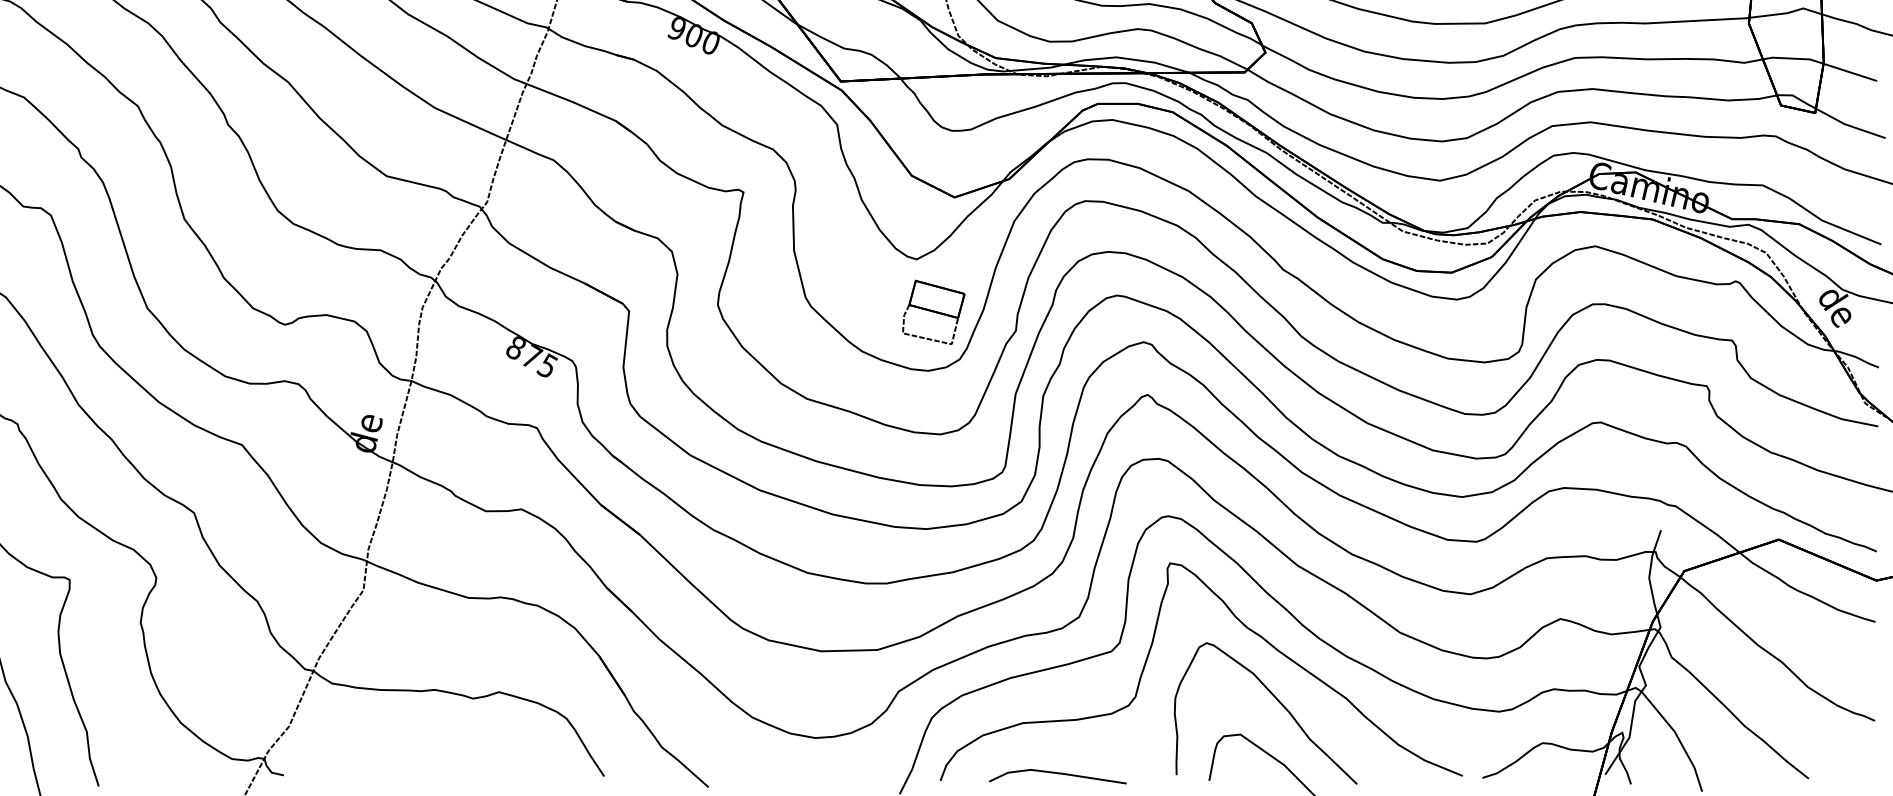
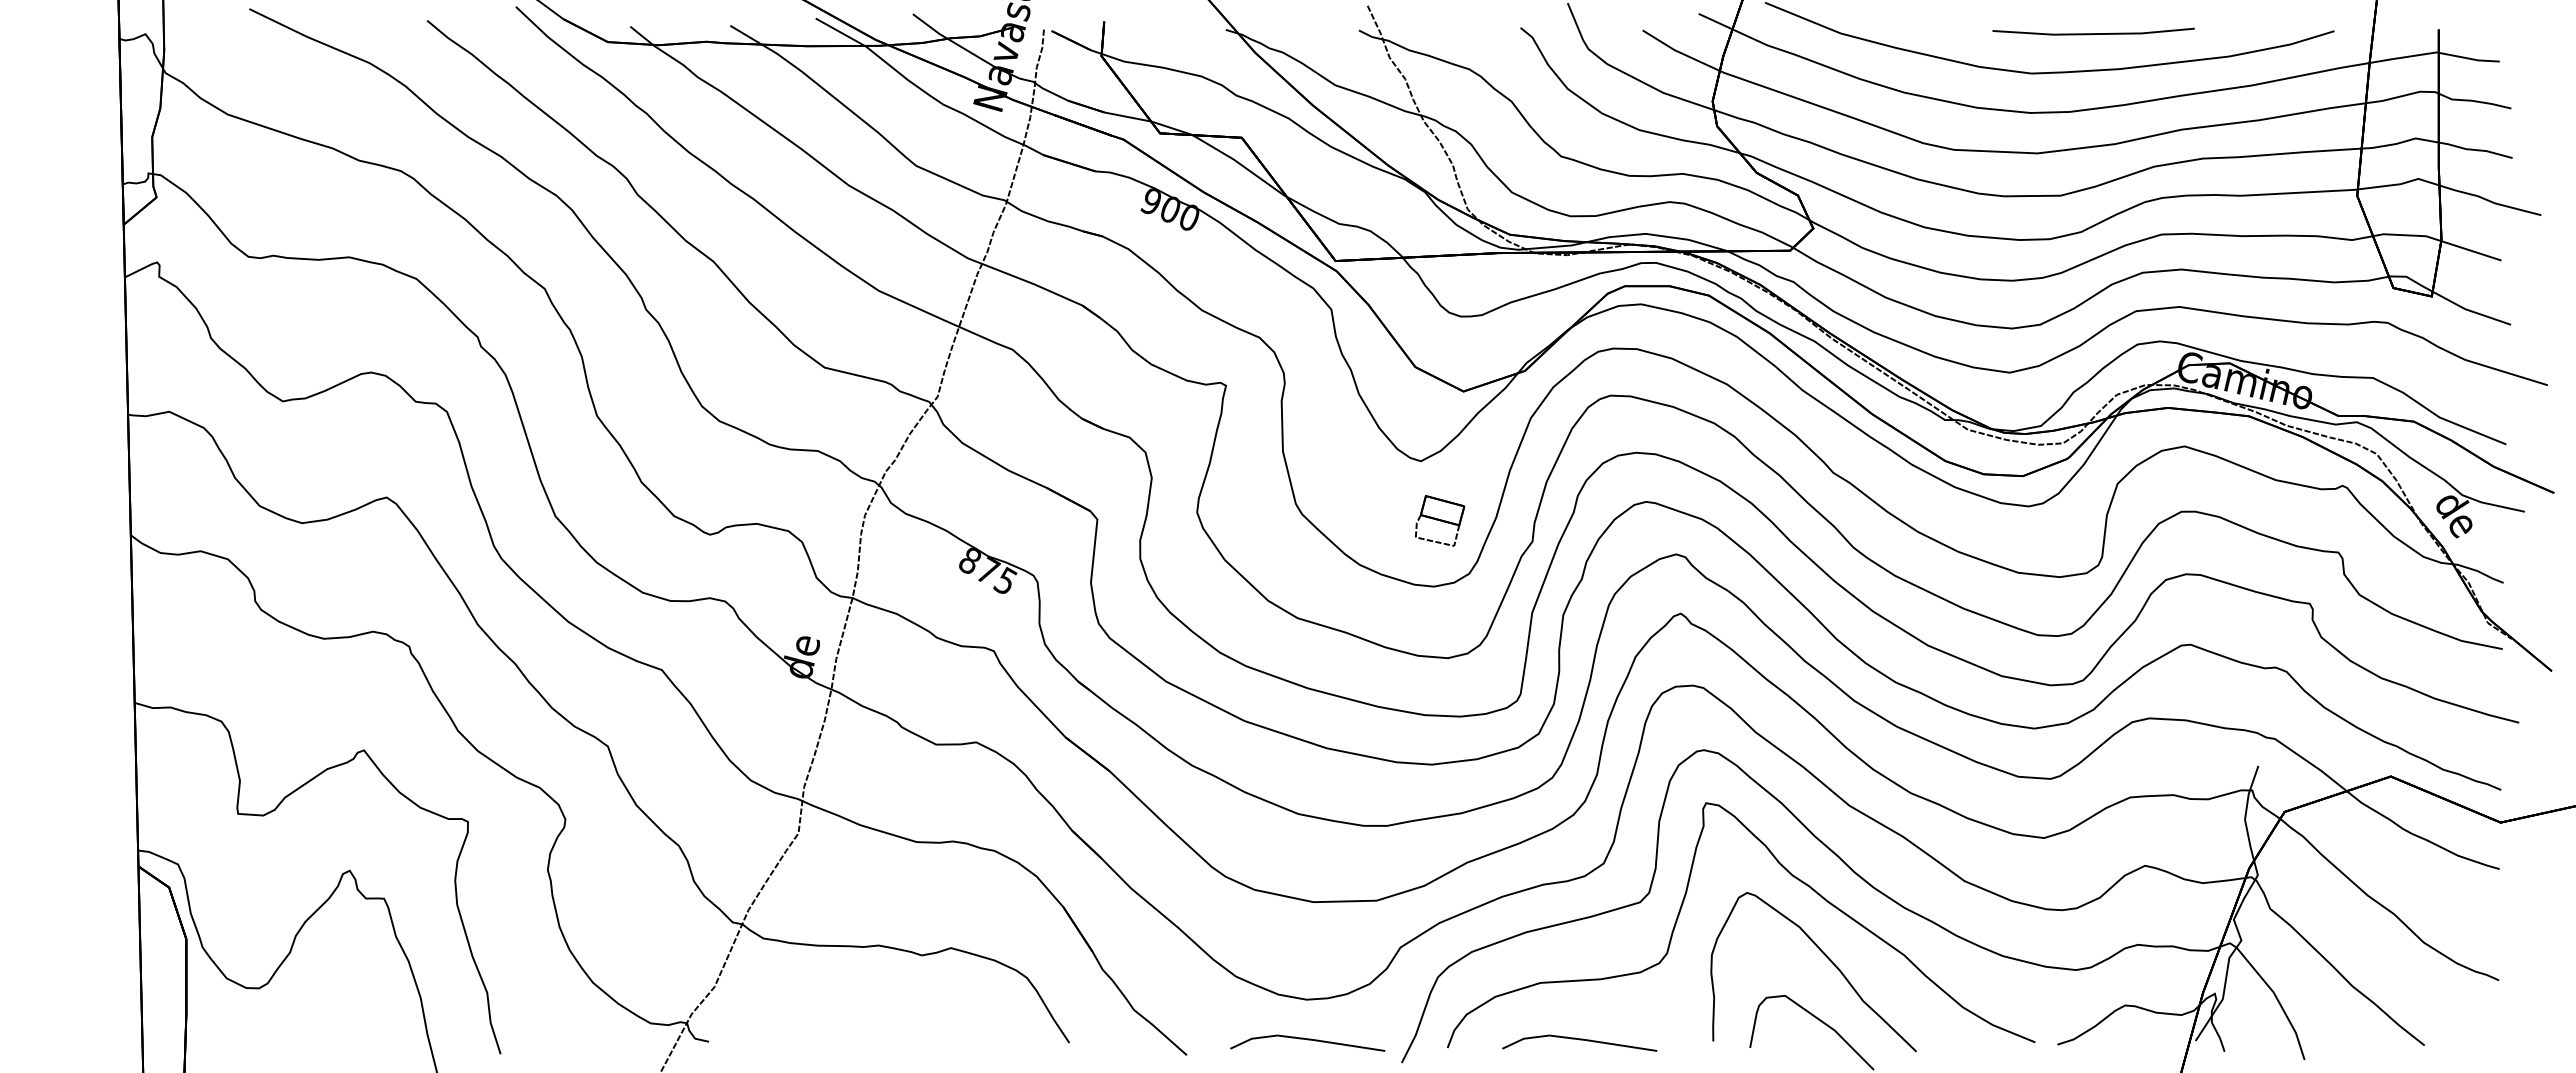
part: (933, 312) -> (1439, 520), size x0.7
line: (815, 774) -> (1307, 1040), added

